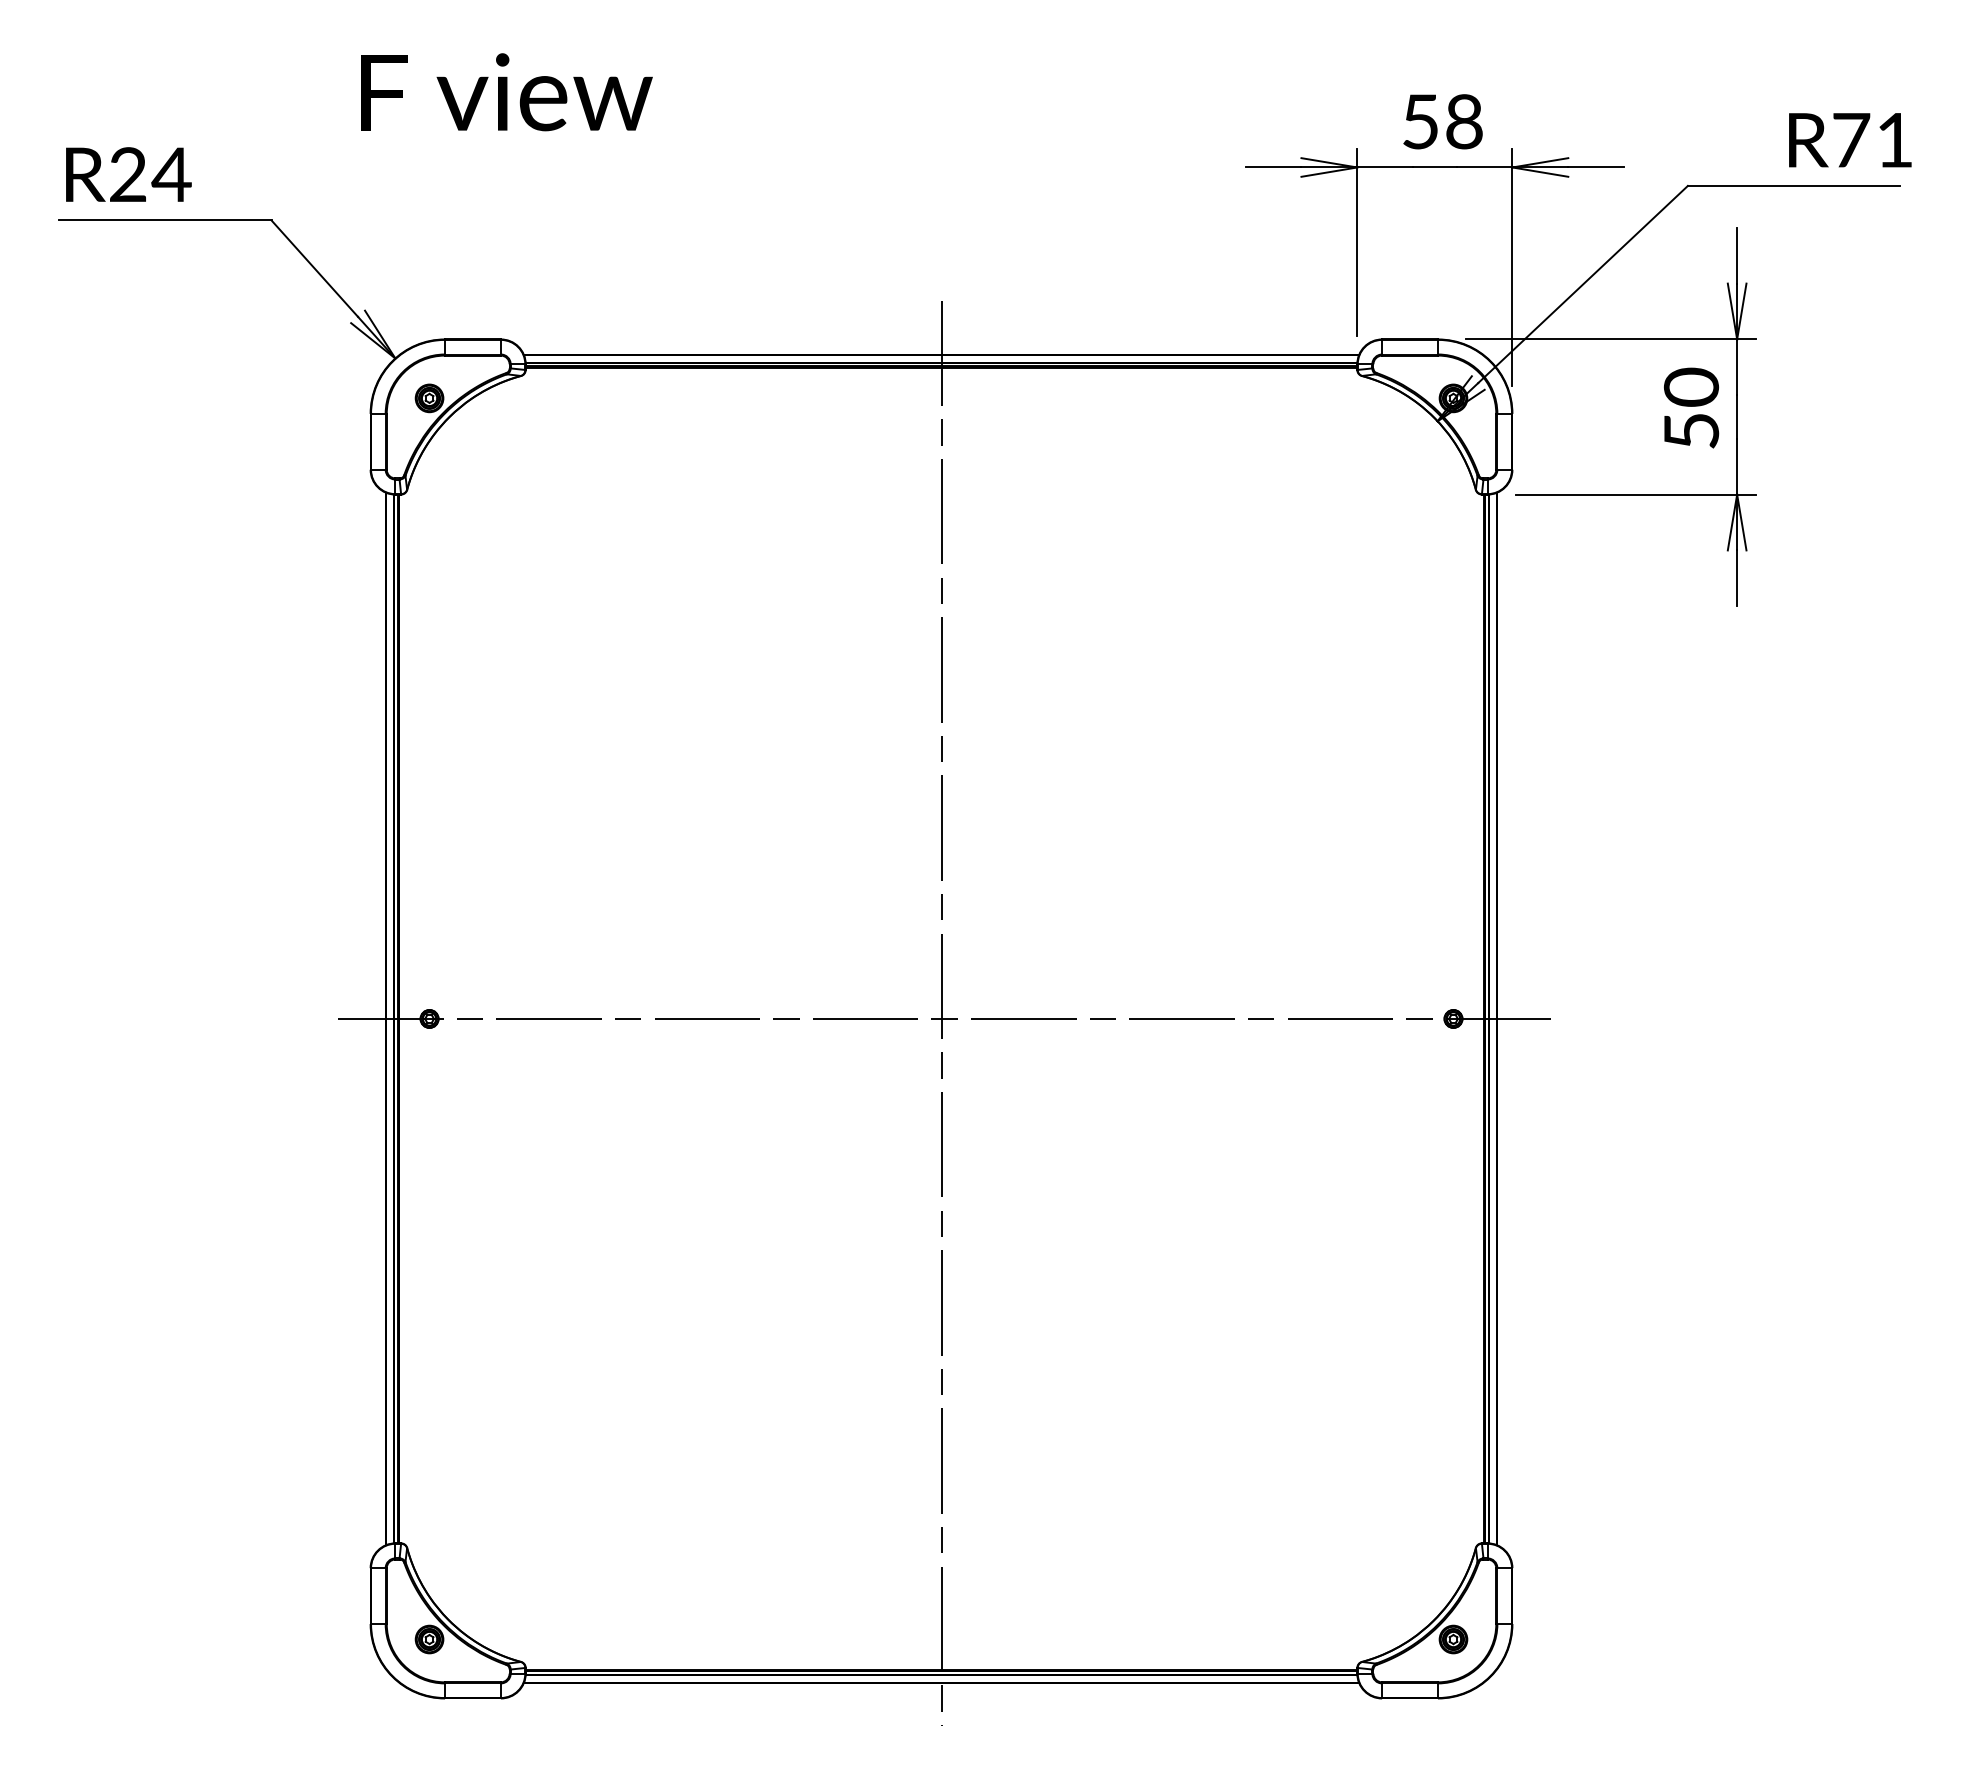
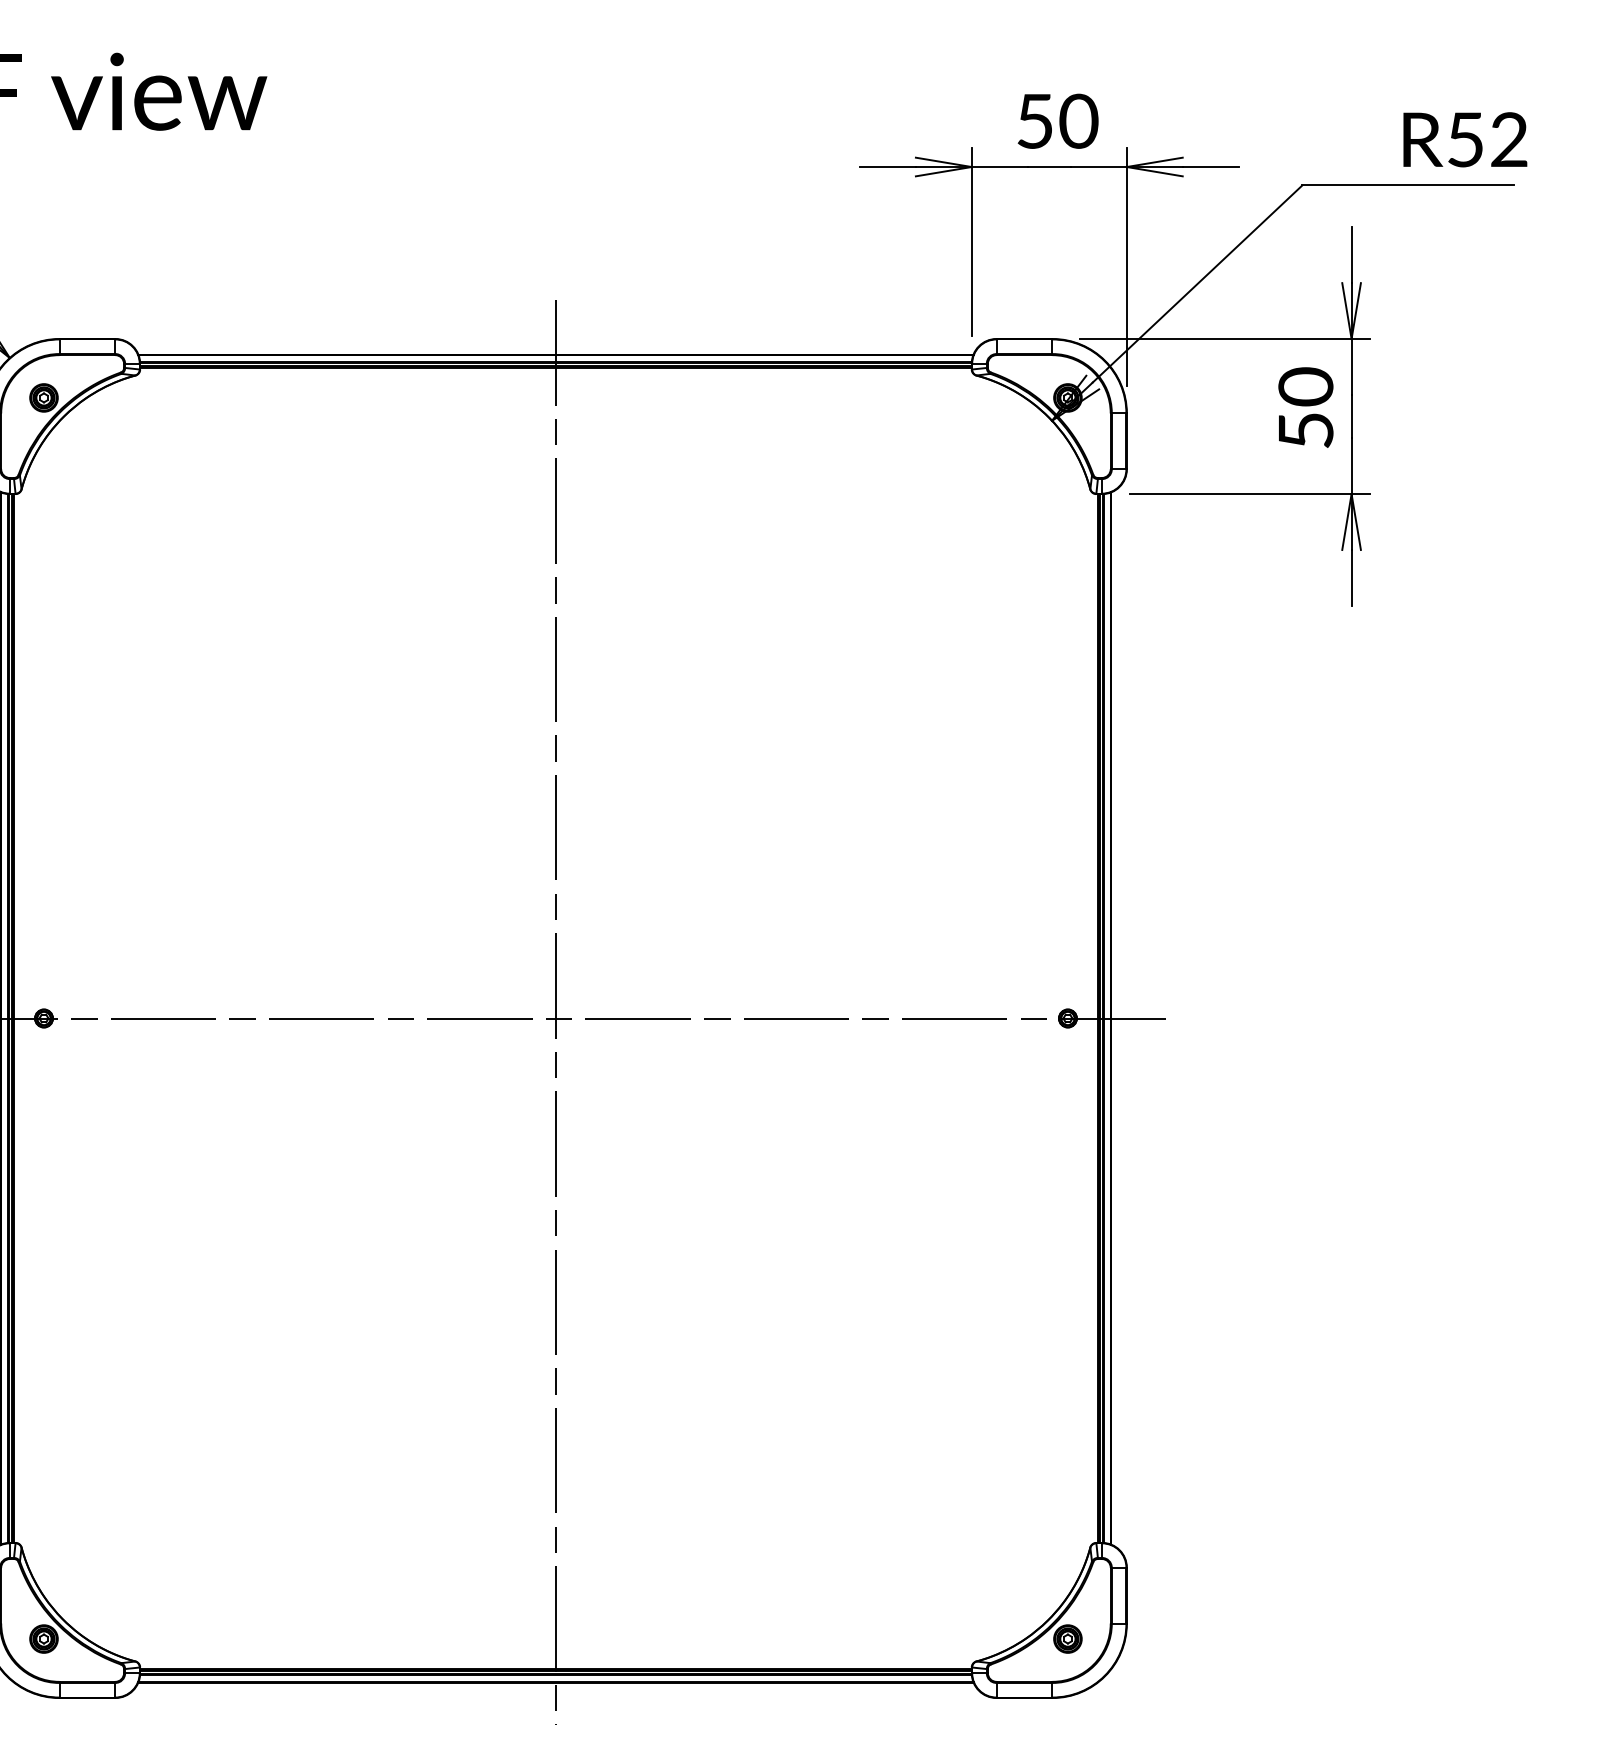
text: (1464, 121) -> (1078, 121), 58 -> 50
text: (1872, 139) -> (1486, 139), R71 -> R52

